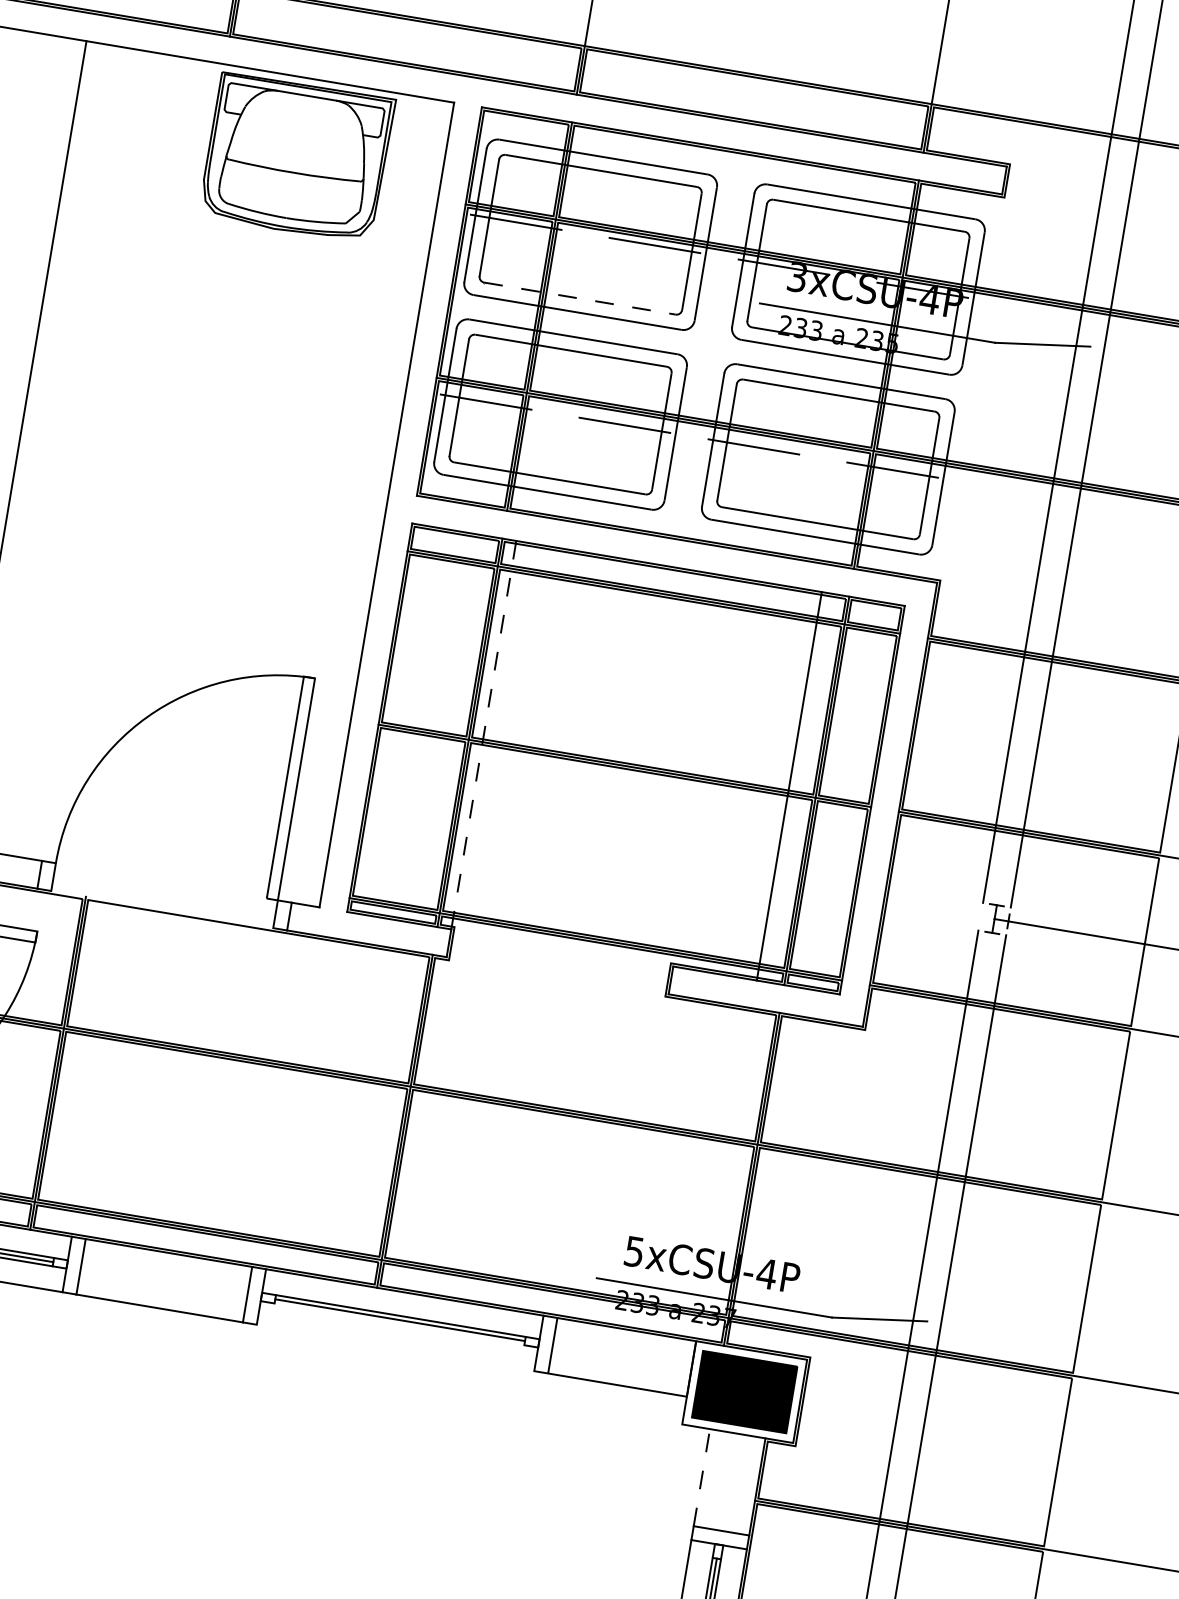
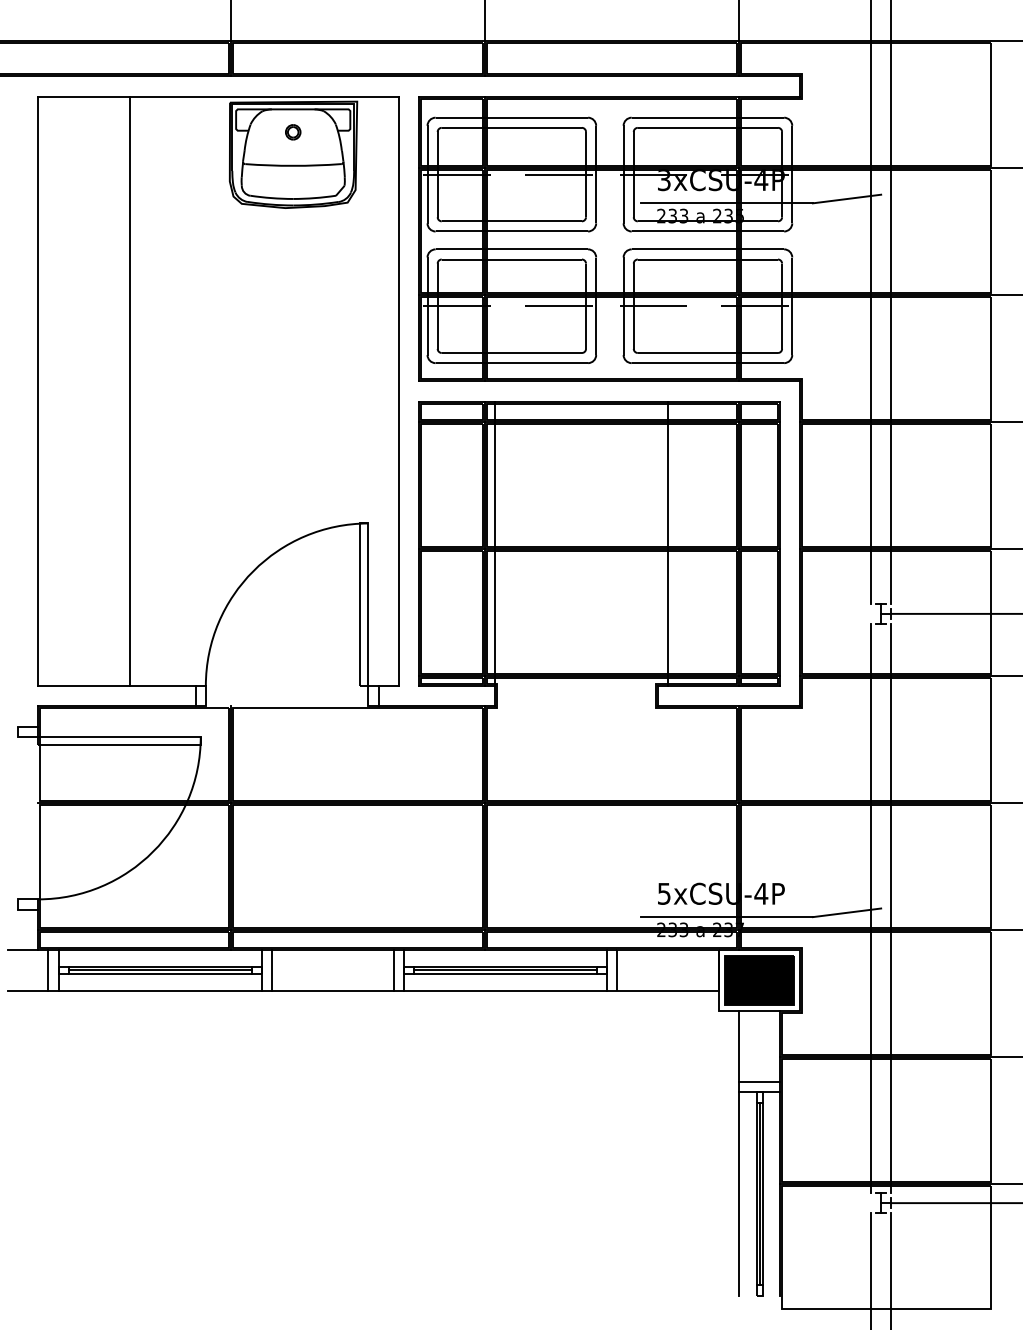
part: (302, 127) -> (293, 132), added
line: (579, 298) -> (511, 221), dashed -> solid
line: (483, 736) -> (495, 544), dashed -> solid
line: (789, 785) -> (668, 543), moved
line: (399, 1324) -> (505, 973), added
line: (395, 1347) -> (505, 990), added
line: (702, 1477) -> (739, 1046), dashed -> solid

